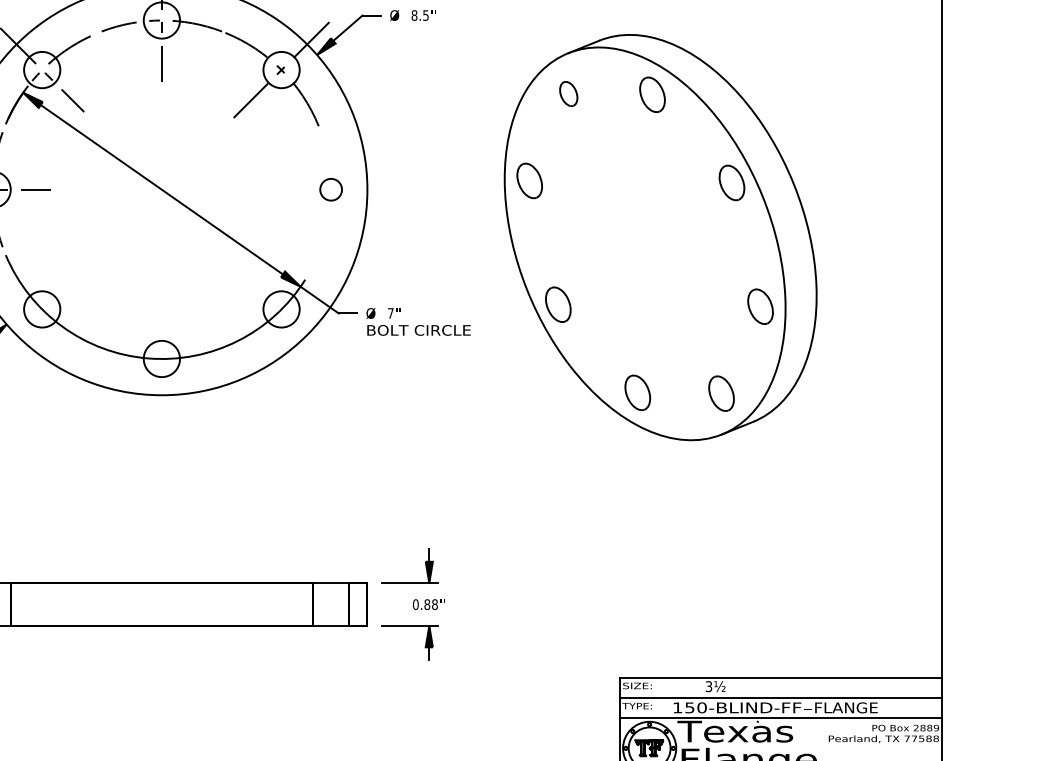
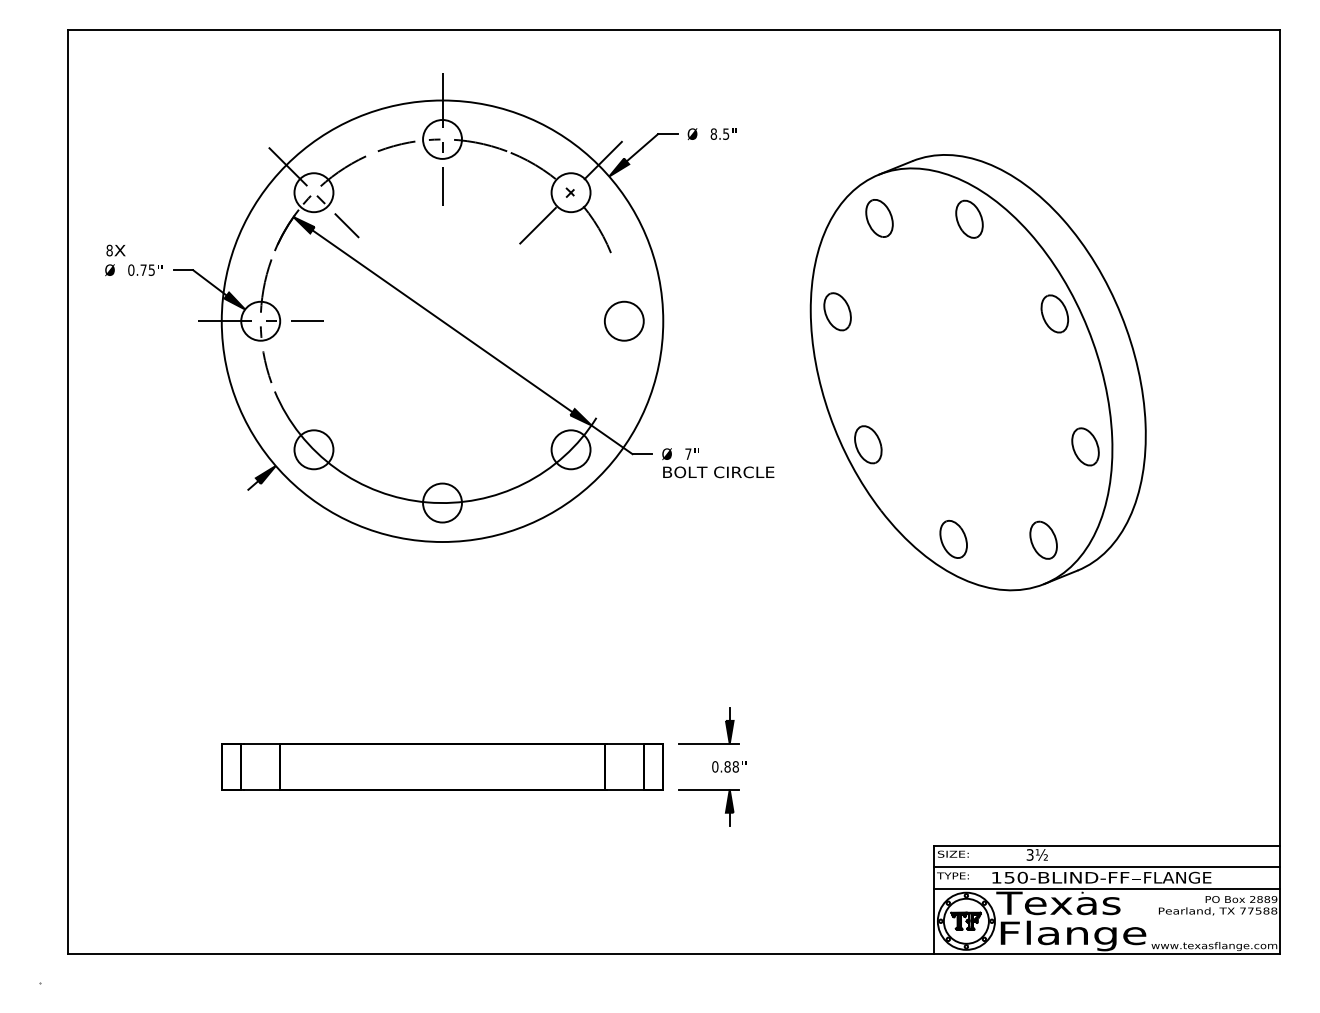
part: (568, 94) -> (879, 218), size x1.43
circle: (330, 189) -> (623, 320), size x1.67

